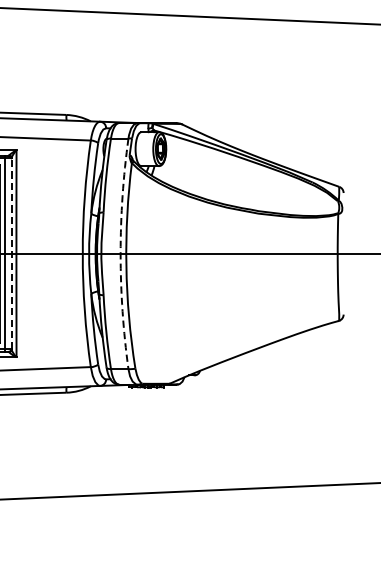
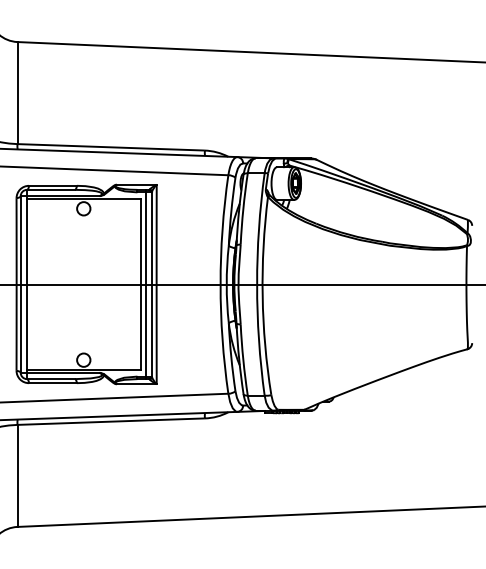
line: (11, 253) -> (151, 284), dashed -> solid
arc: (121, 253) -> (257, 284), dashed -> solid

